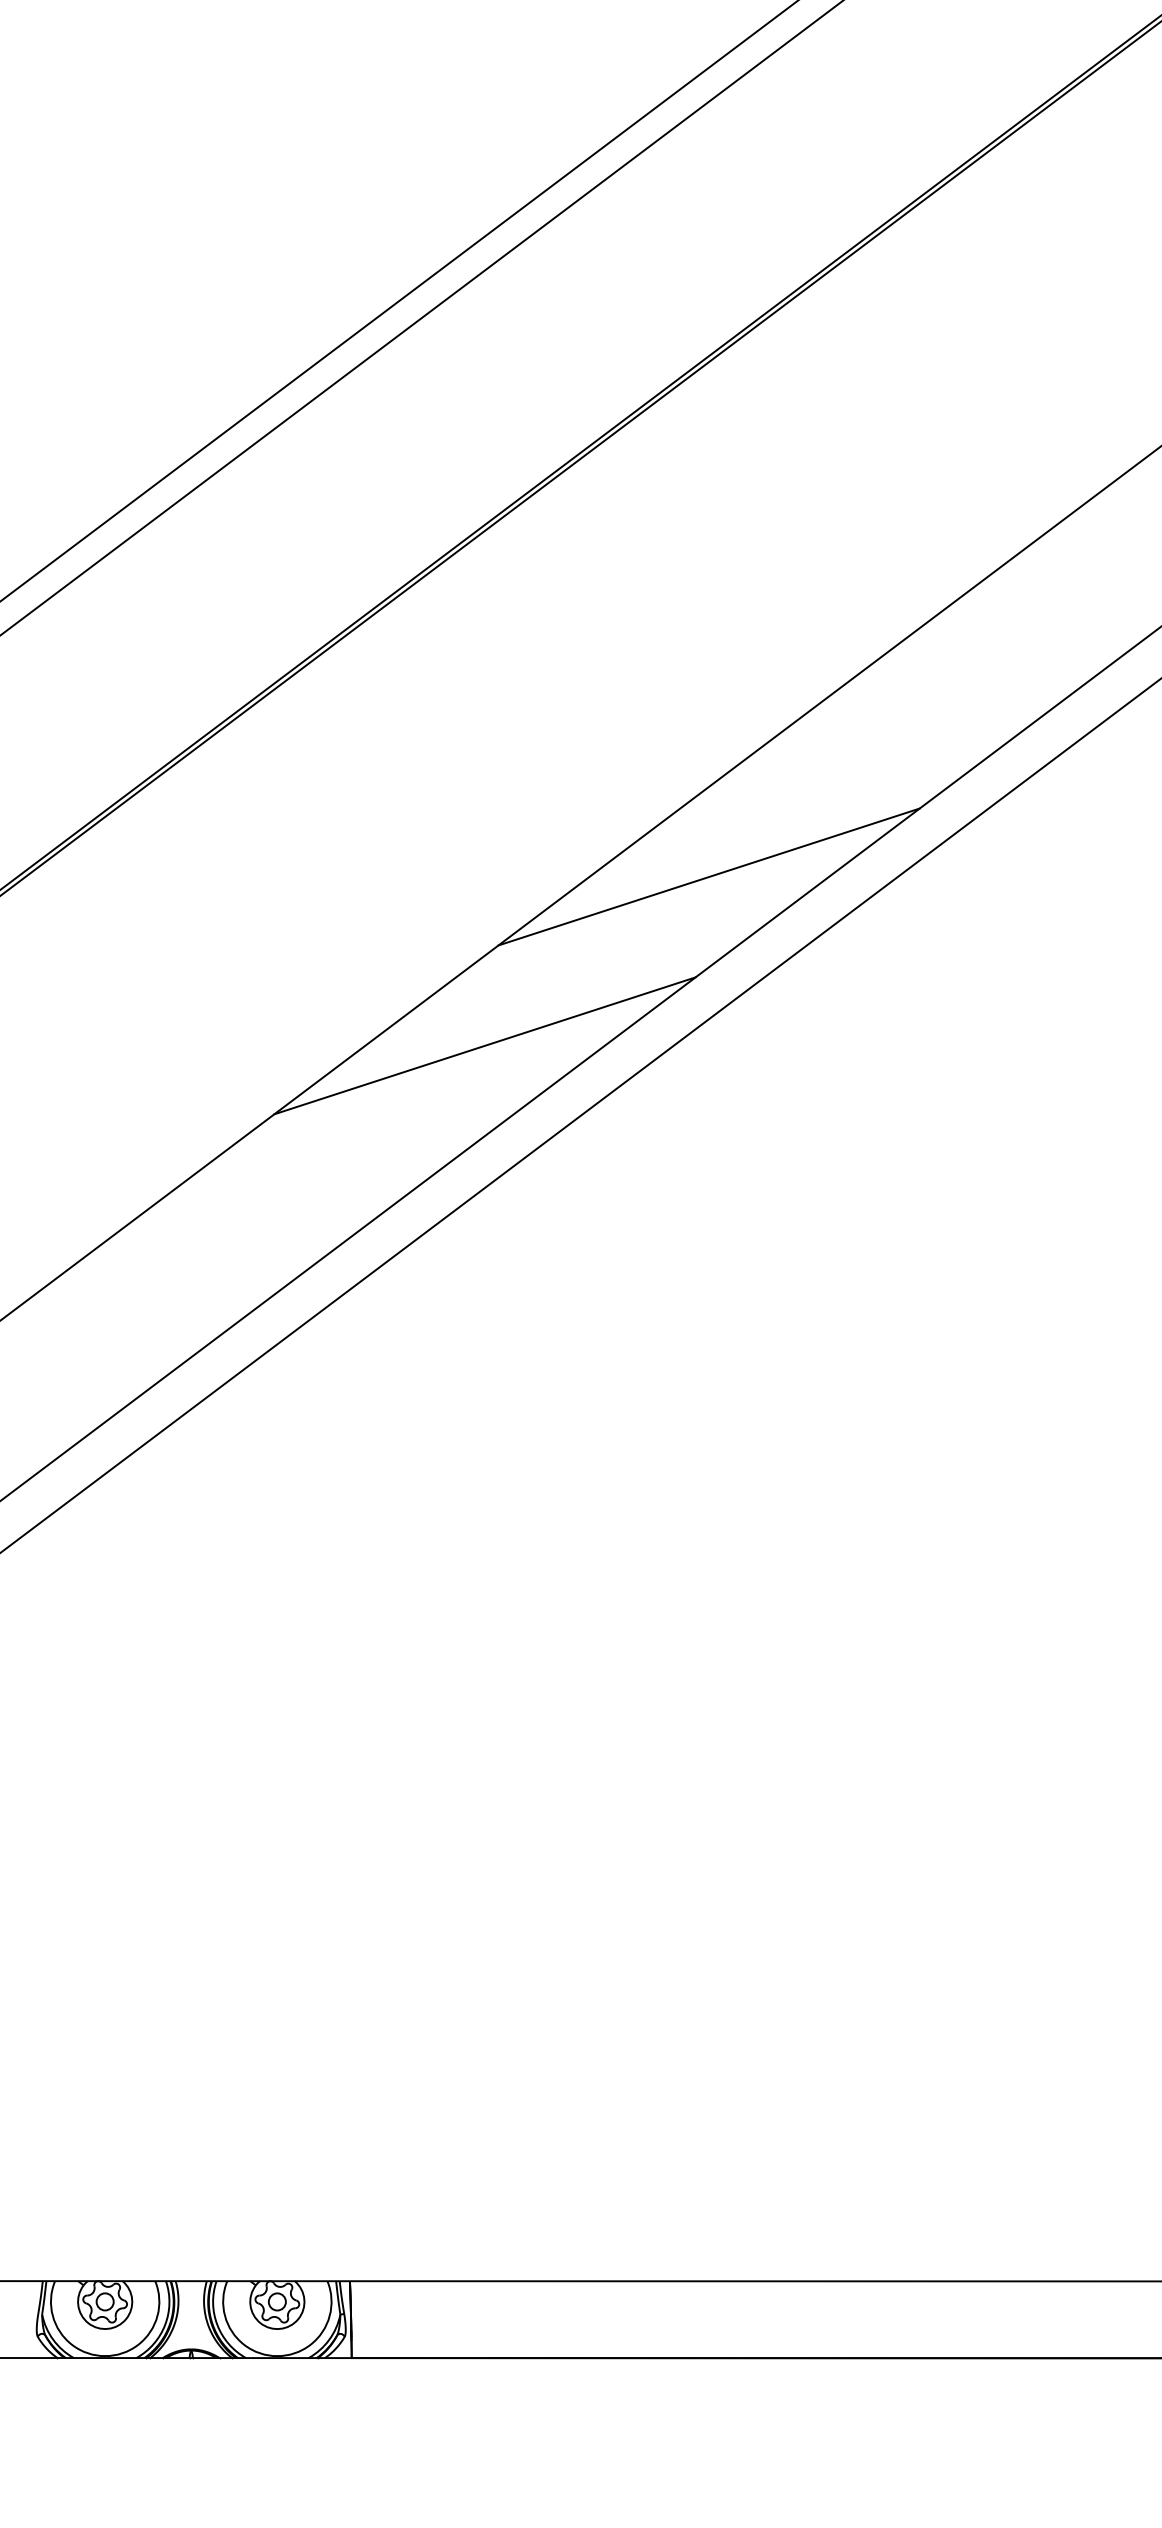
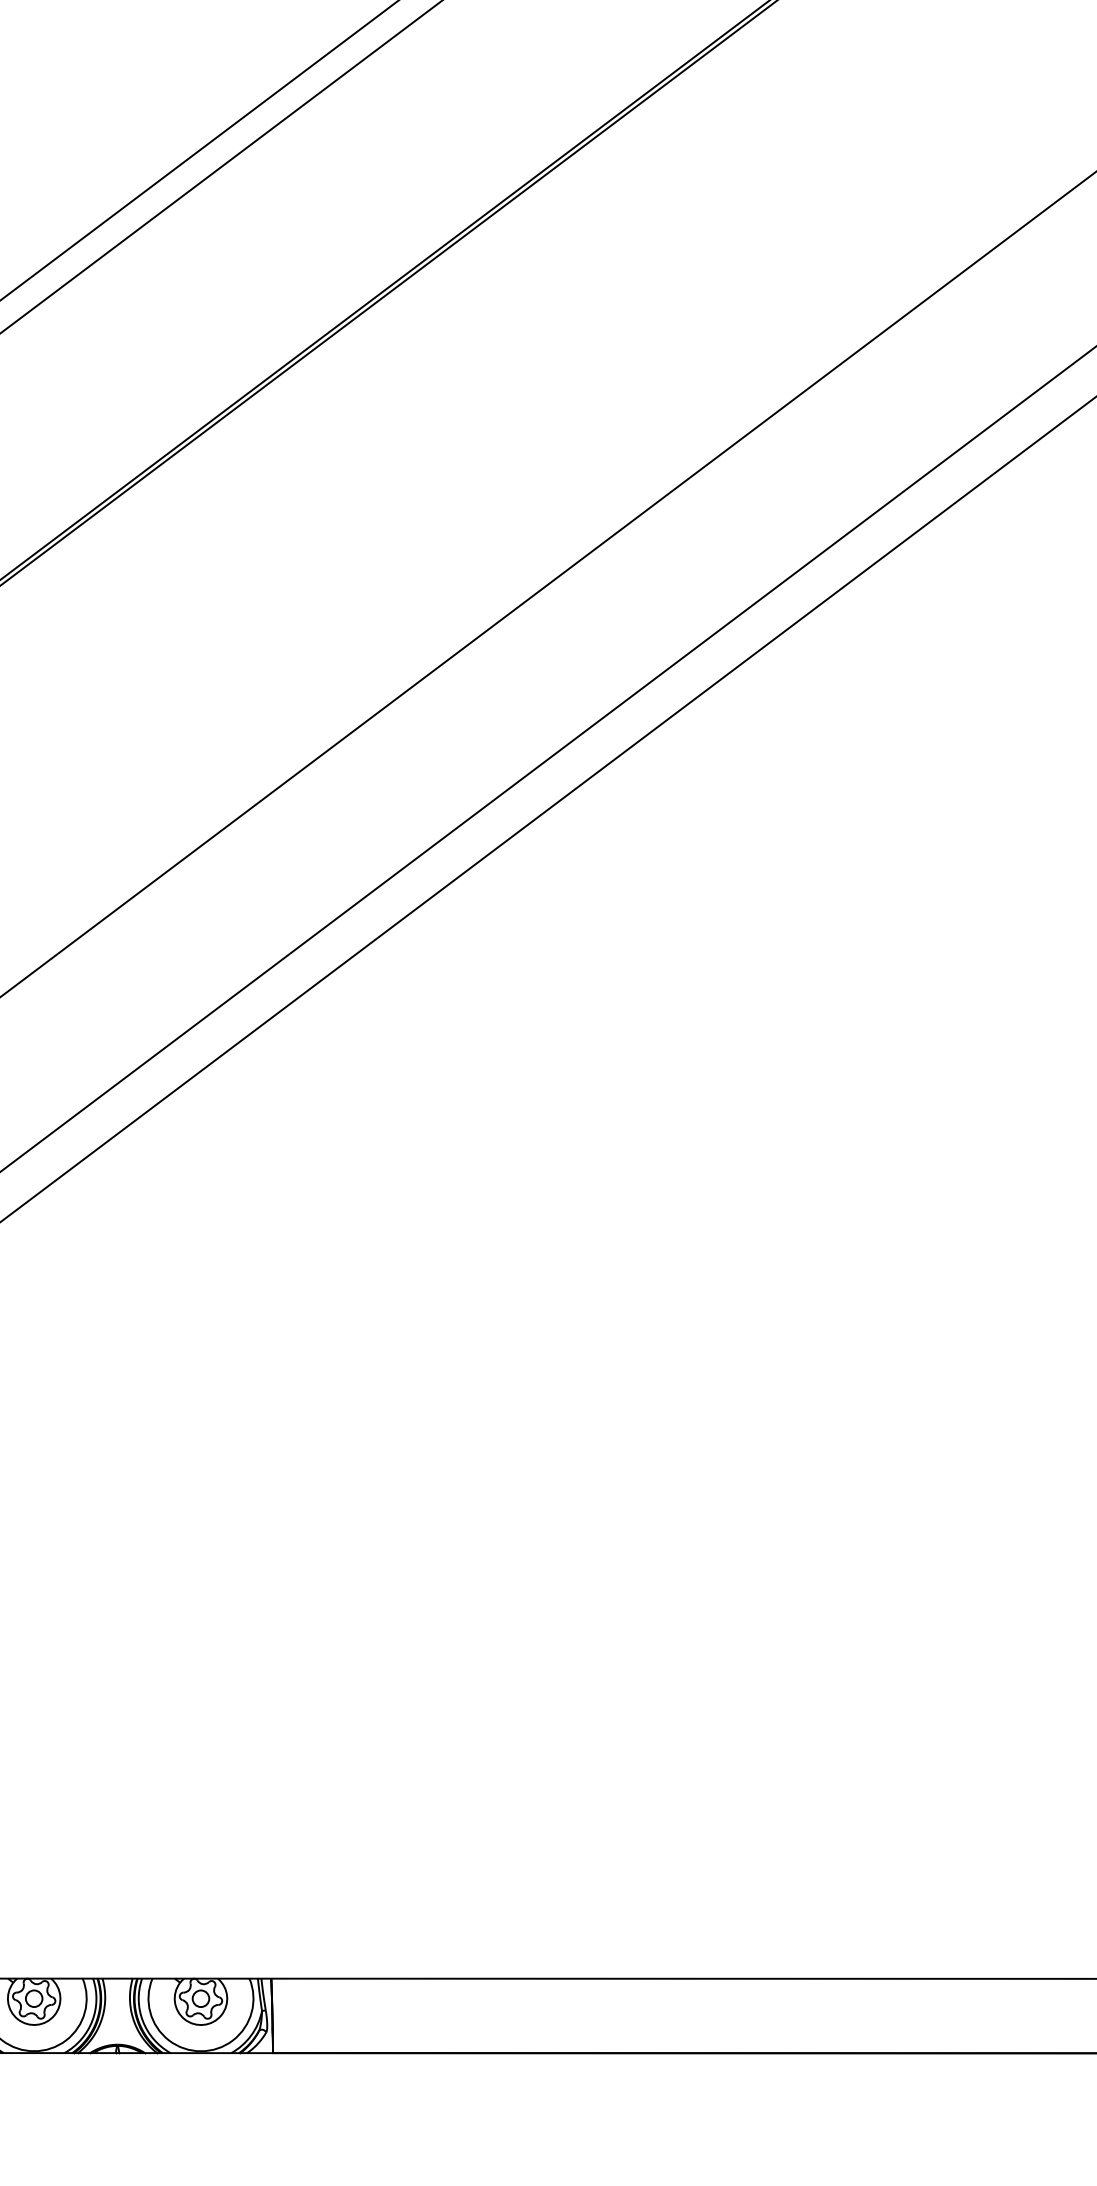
line: (708, 876) -> (618, 617), removed
line: (484, 1045) -> (401, 781), removed

